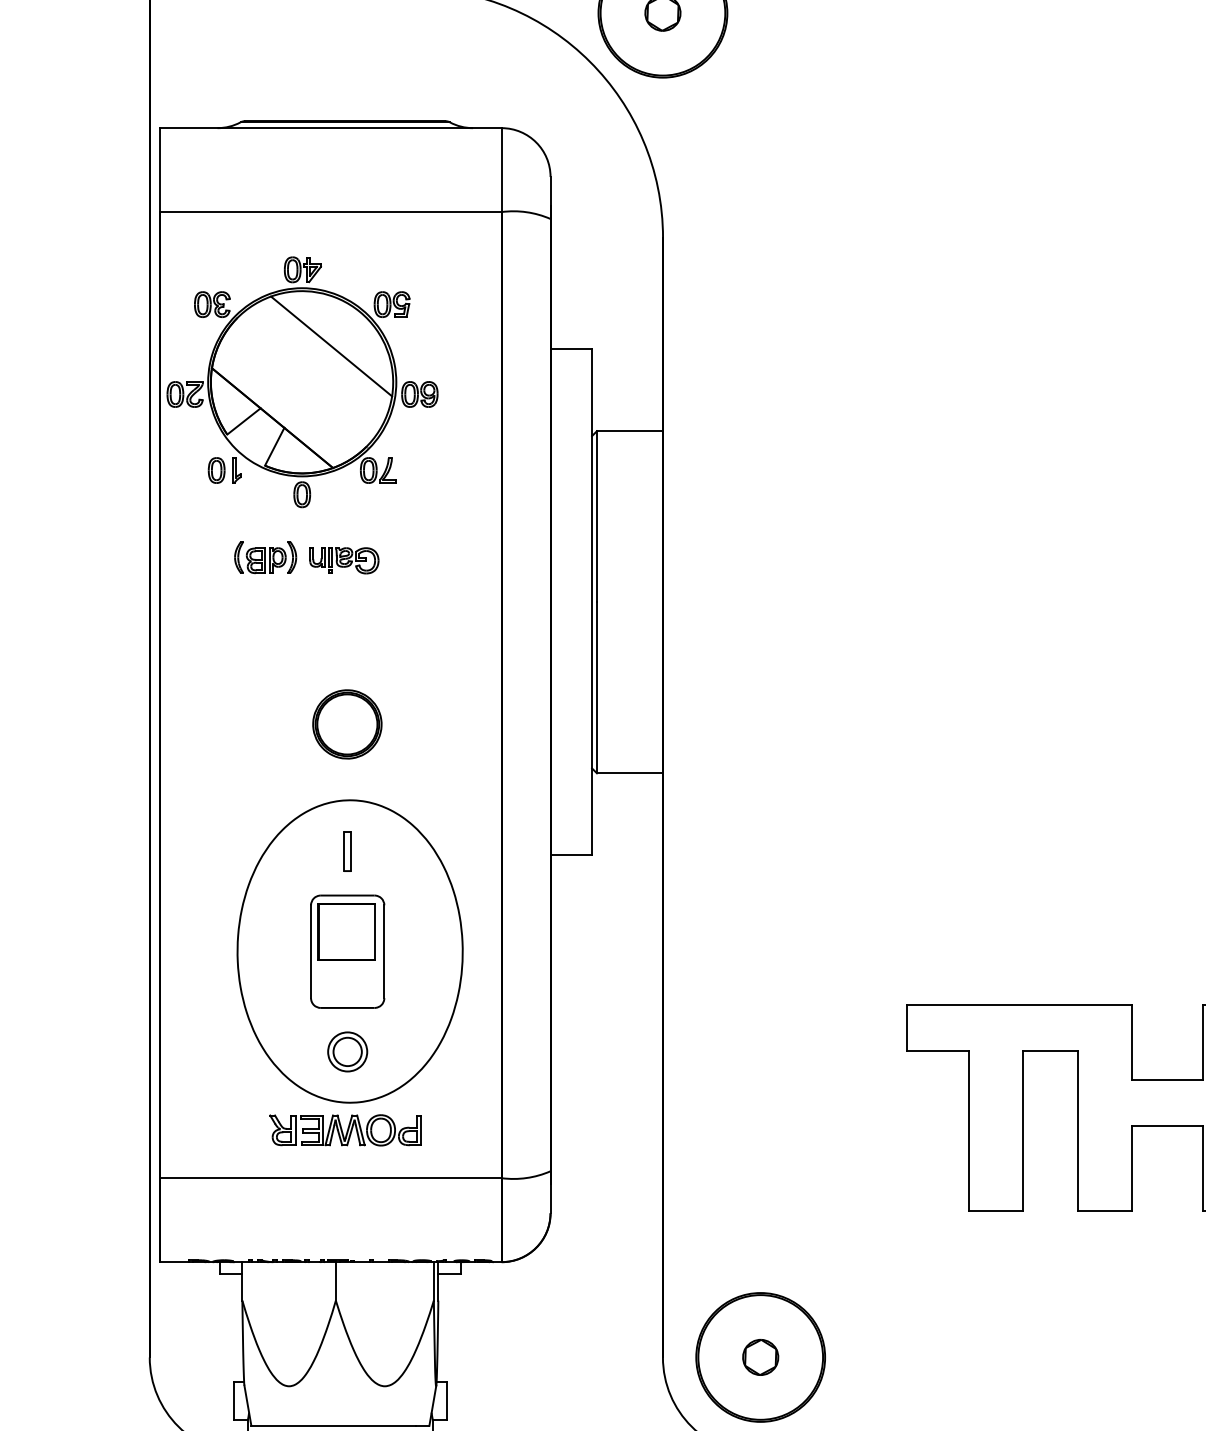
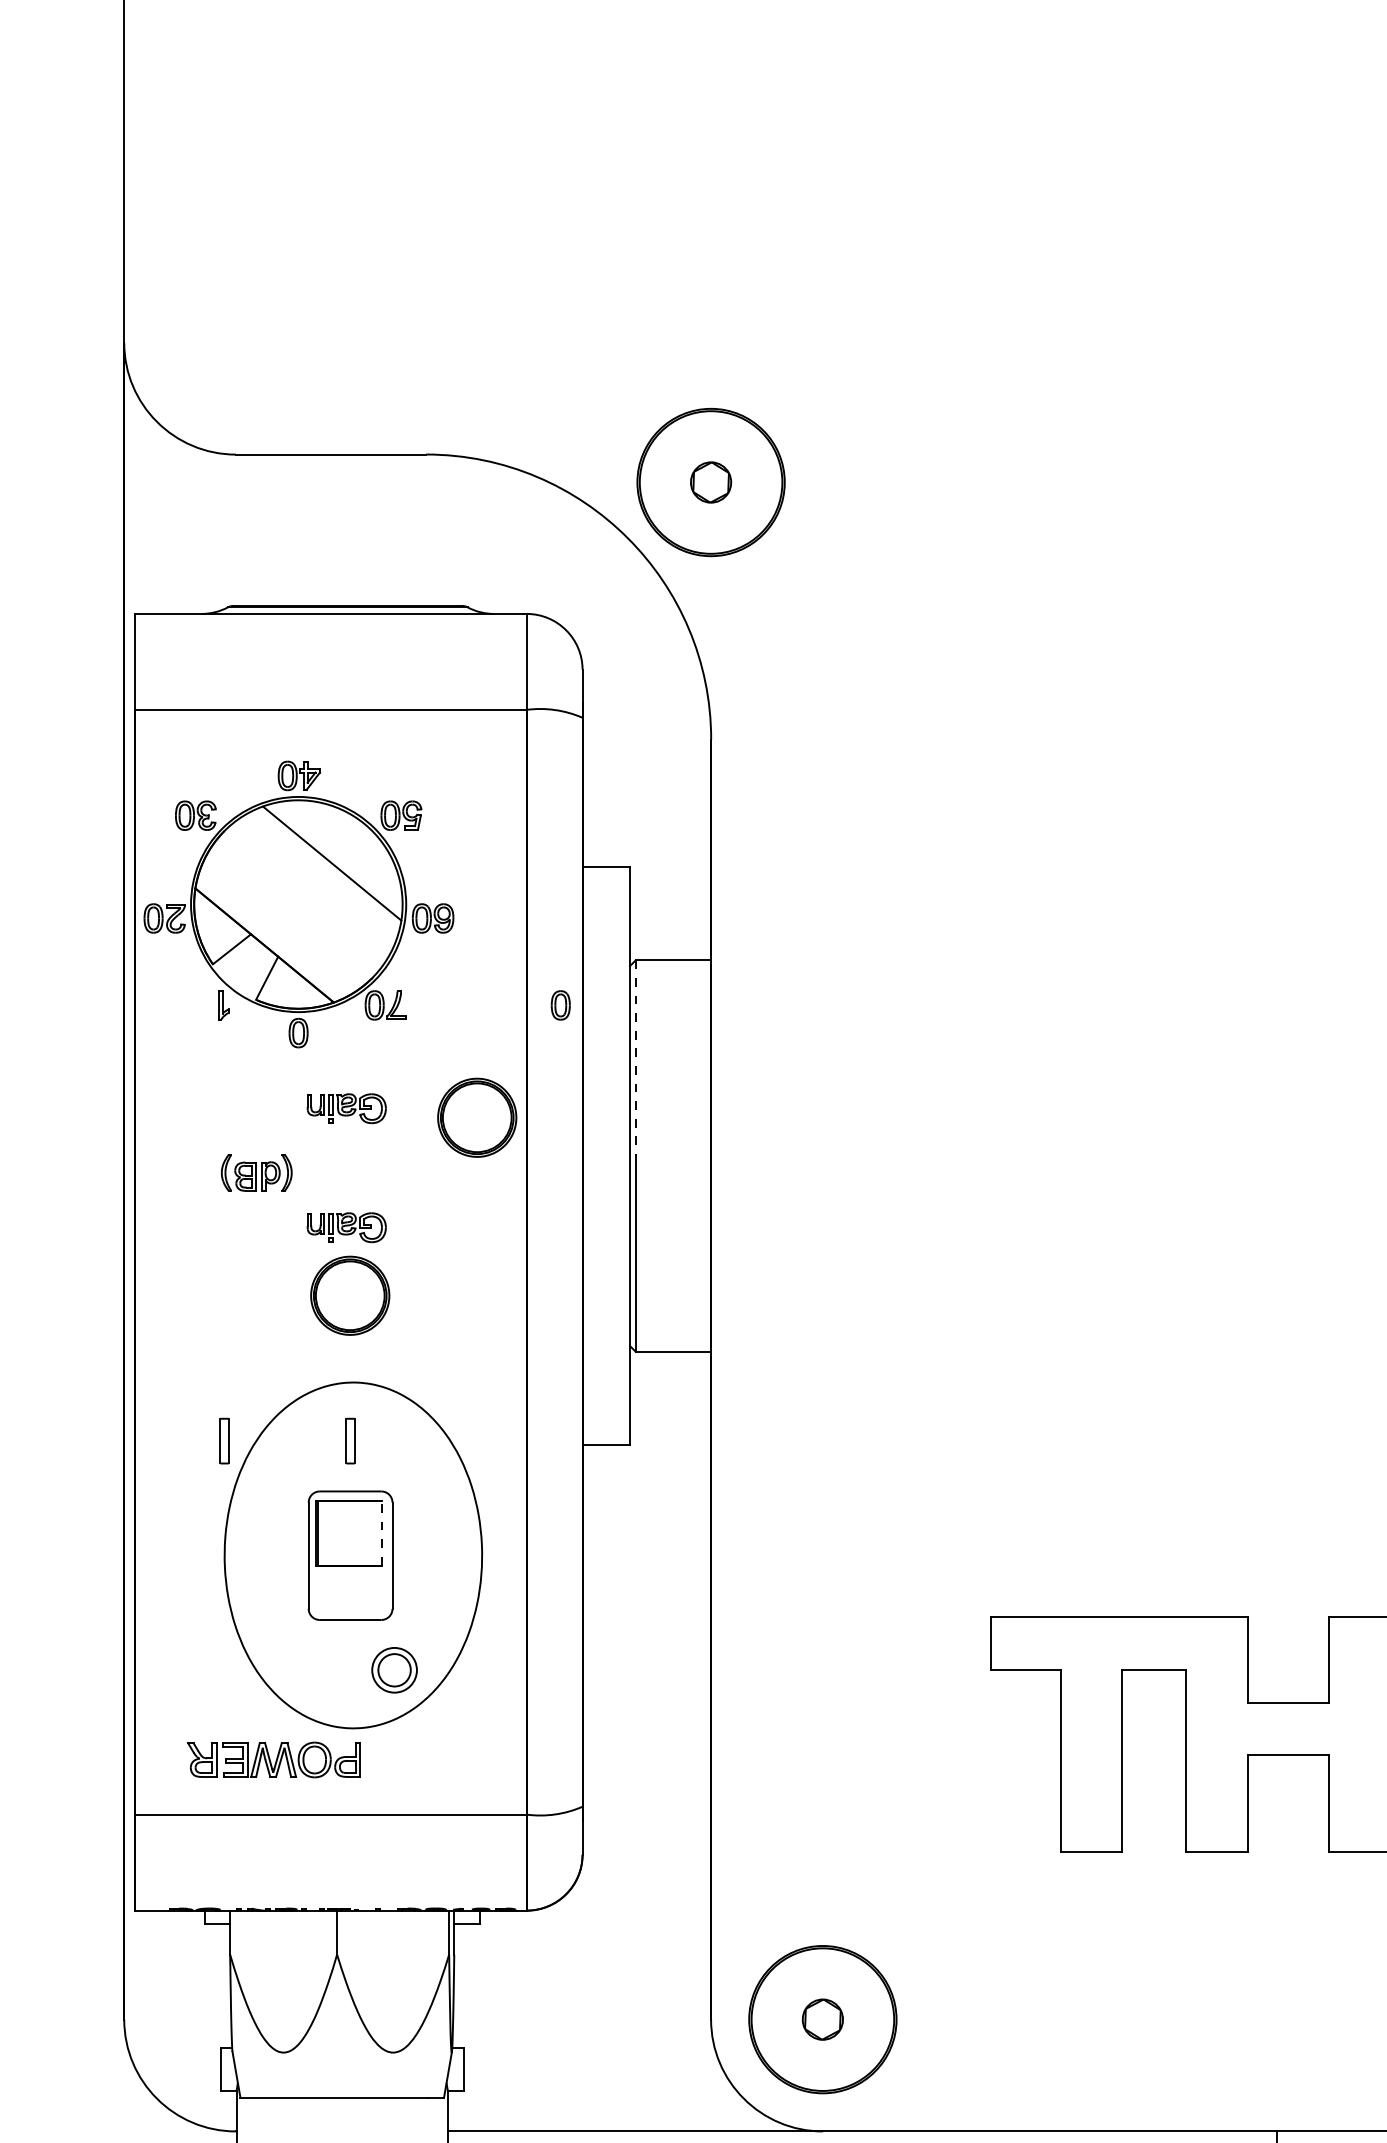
part: (216, 470) -> (560, 1005), moved
line: (596, 516) -> (635, 1058), solid -> dashed
part: (265, 557) -> (256, 1172), moved
part: (458, 568) -> (477, 1117), added
part: (344, 664) -> (346, 1227), added
part: (237, 850) -> (224, 1440), added
line: (374, 932) -> (381, 1533), solid -> dashed
part: (347, 1052) -> (394, 1670), moved
part: (344, 1129) -> (273, 1759), moved

